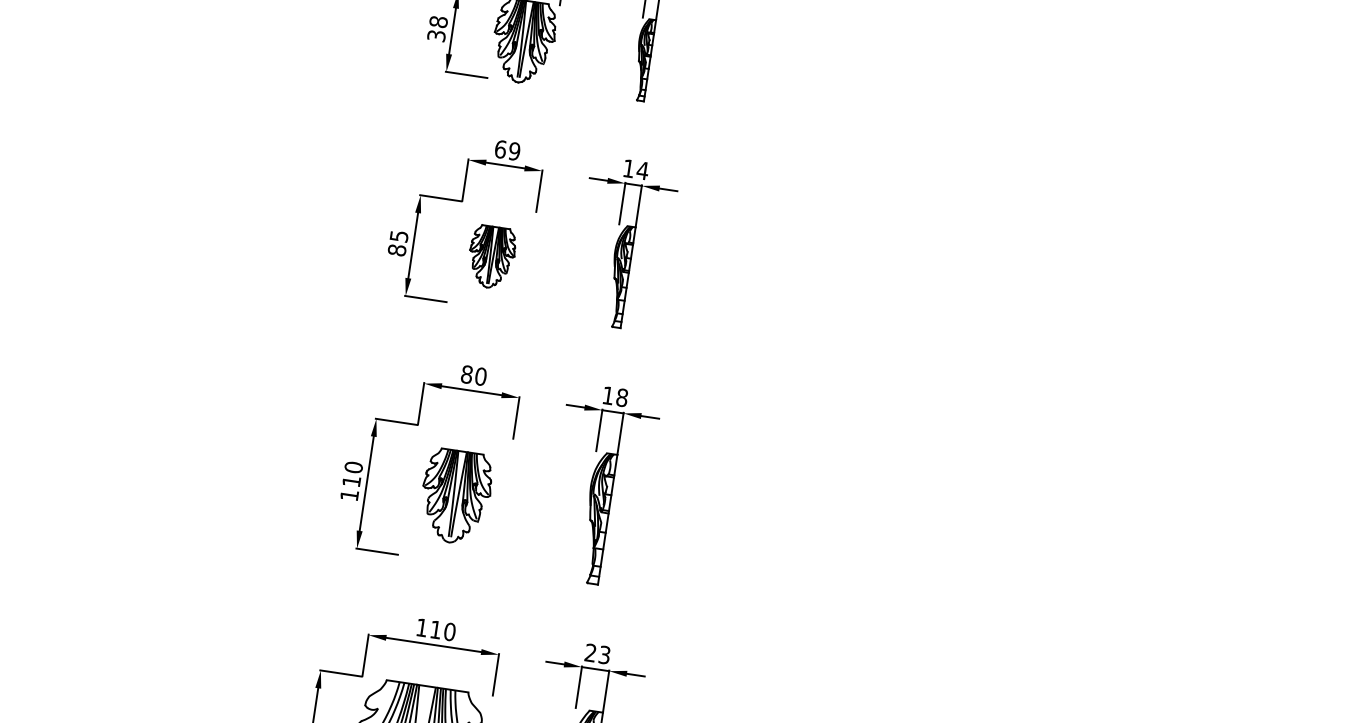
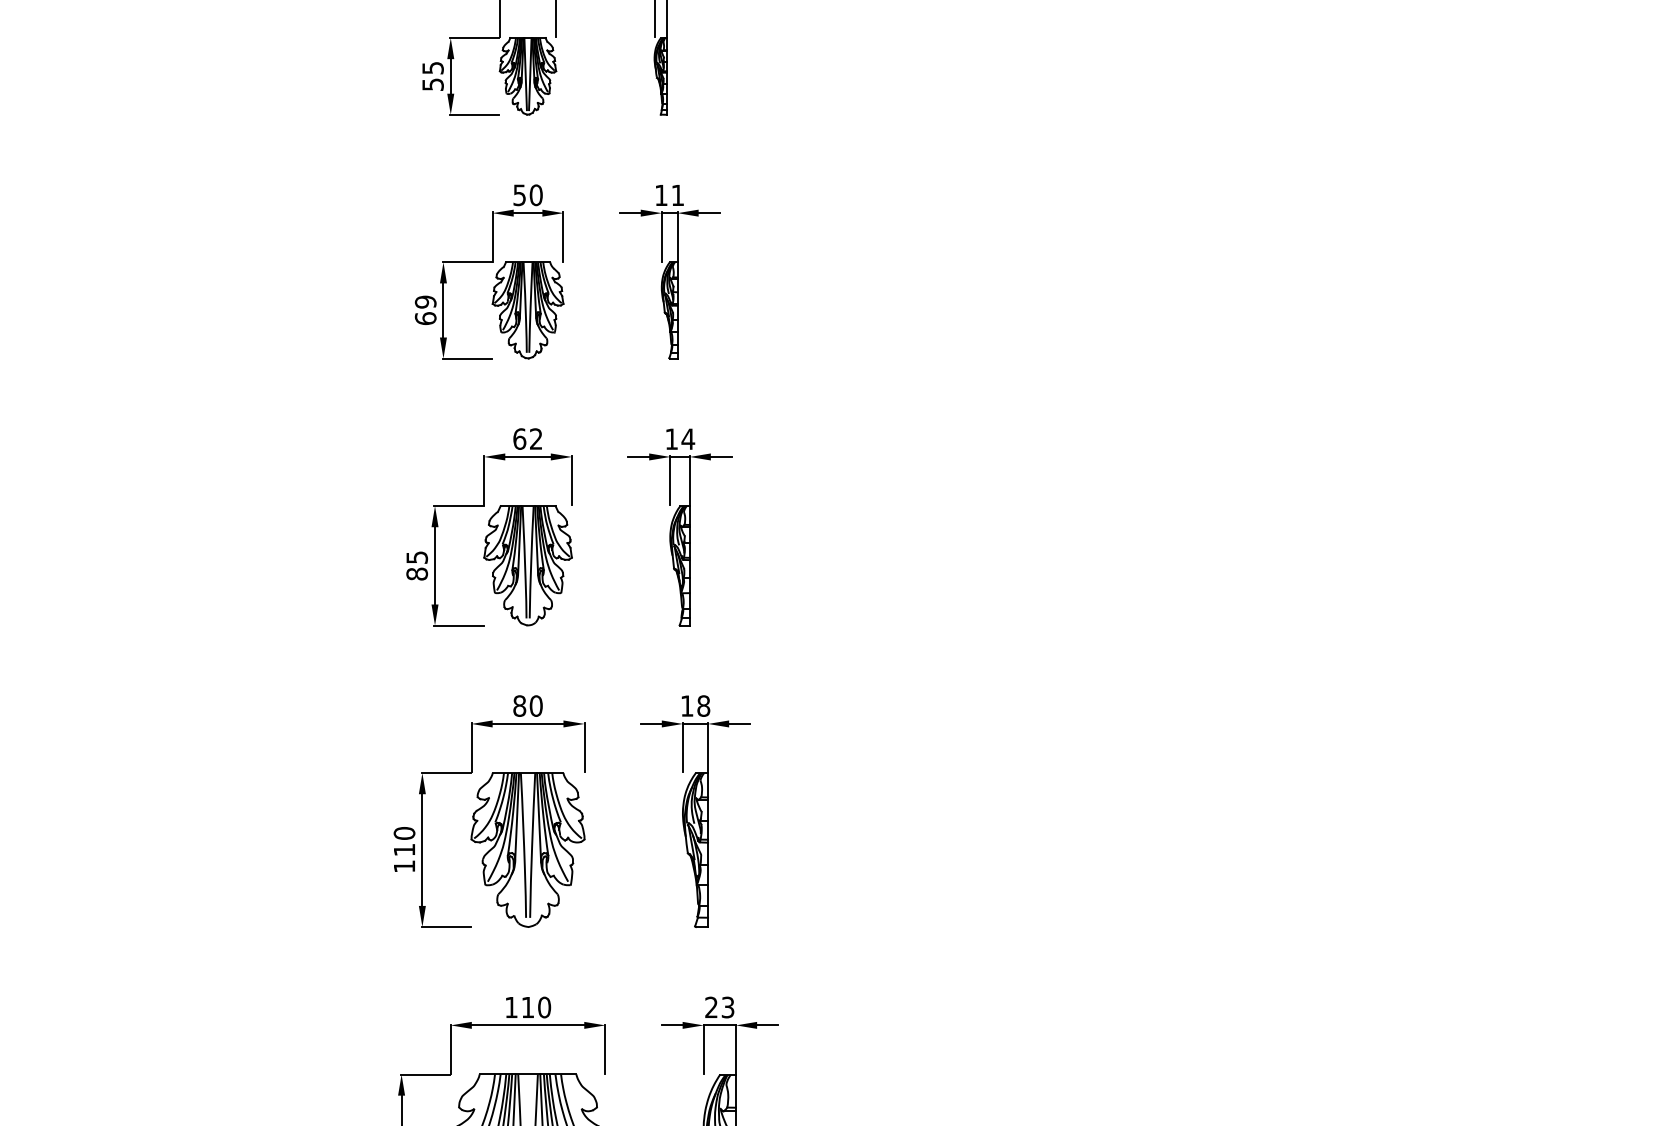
text: (437, 29) -> (425, 310), 38 -> 69
text: (514, 150) -> (535, 438), 69 -> 62
part: (491, 257) -> (527, 565), size x1.67
part: (455, 496) -> (527, 849), size x1.43

